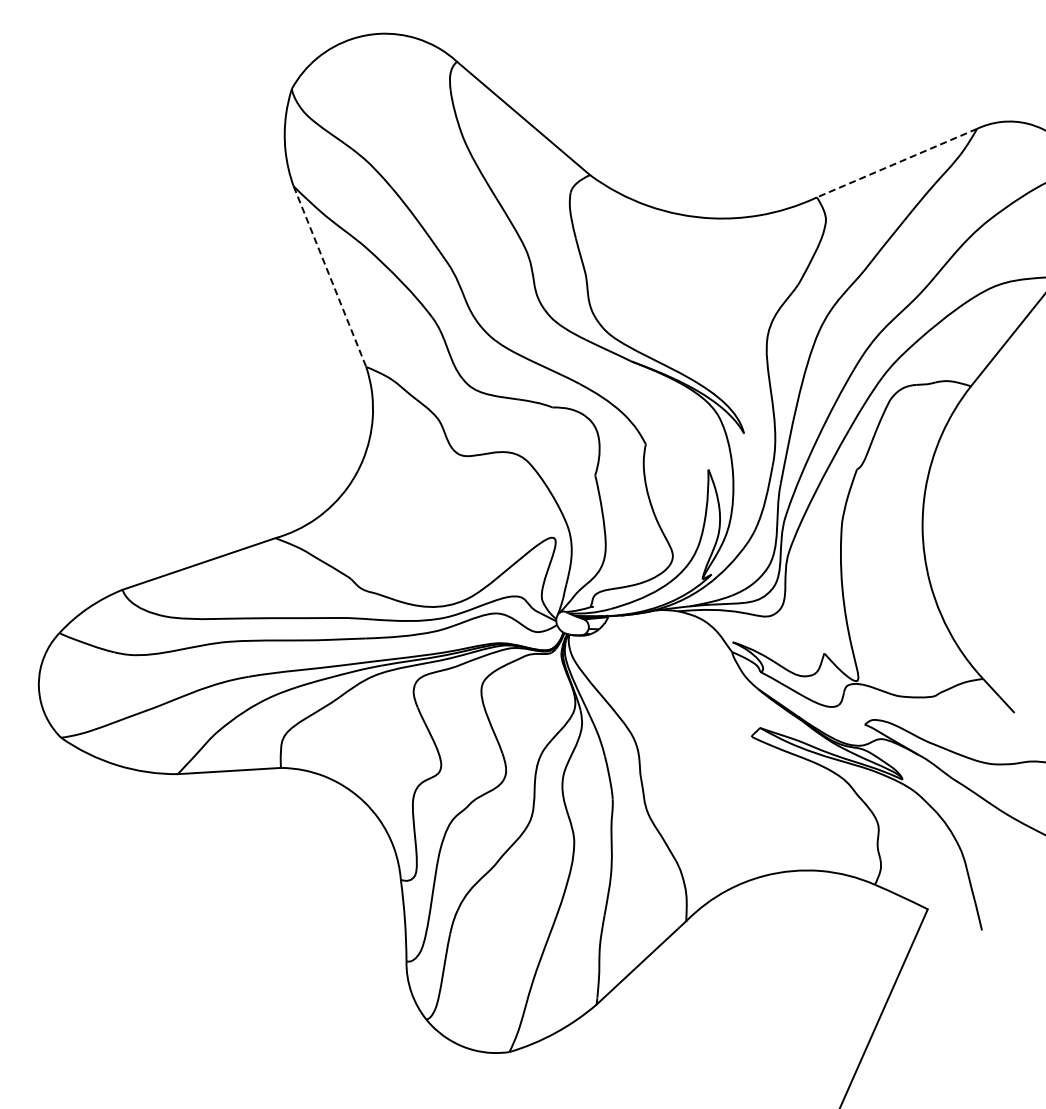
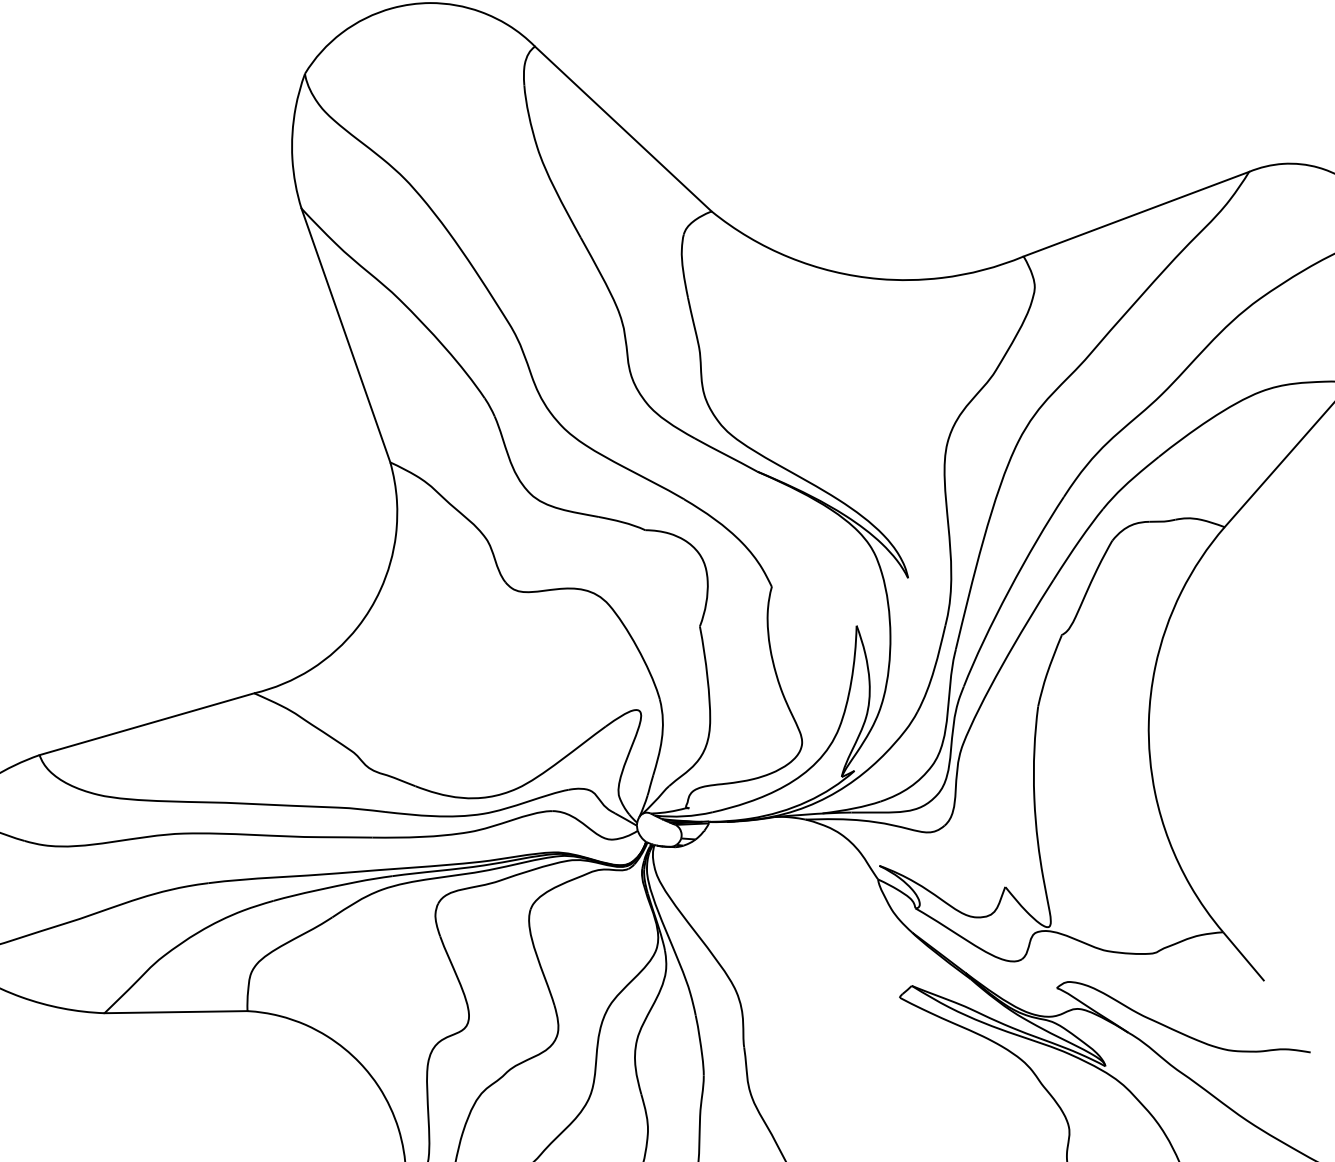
line: (896, 163) -> (1135, 214), dashed -> solid
line: (330, 277) -> (346, 336), dashed -> solid

